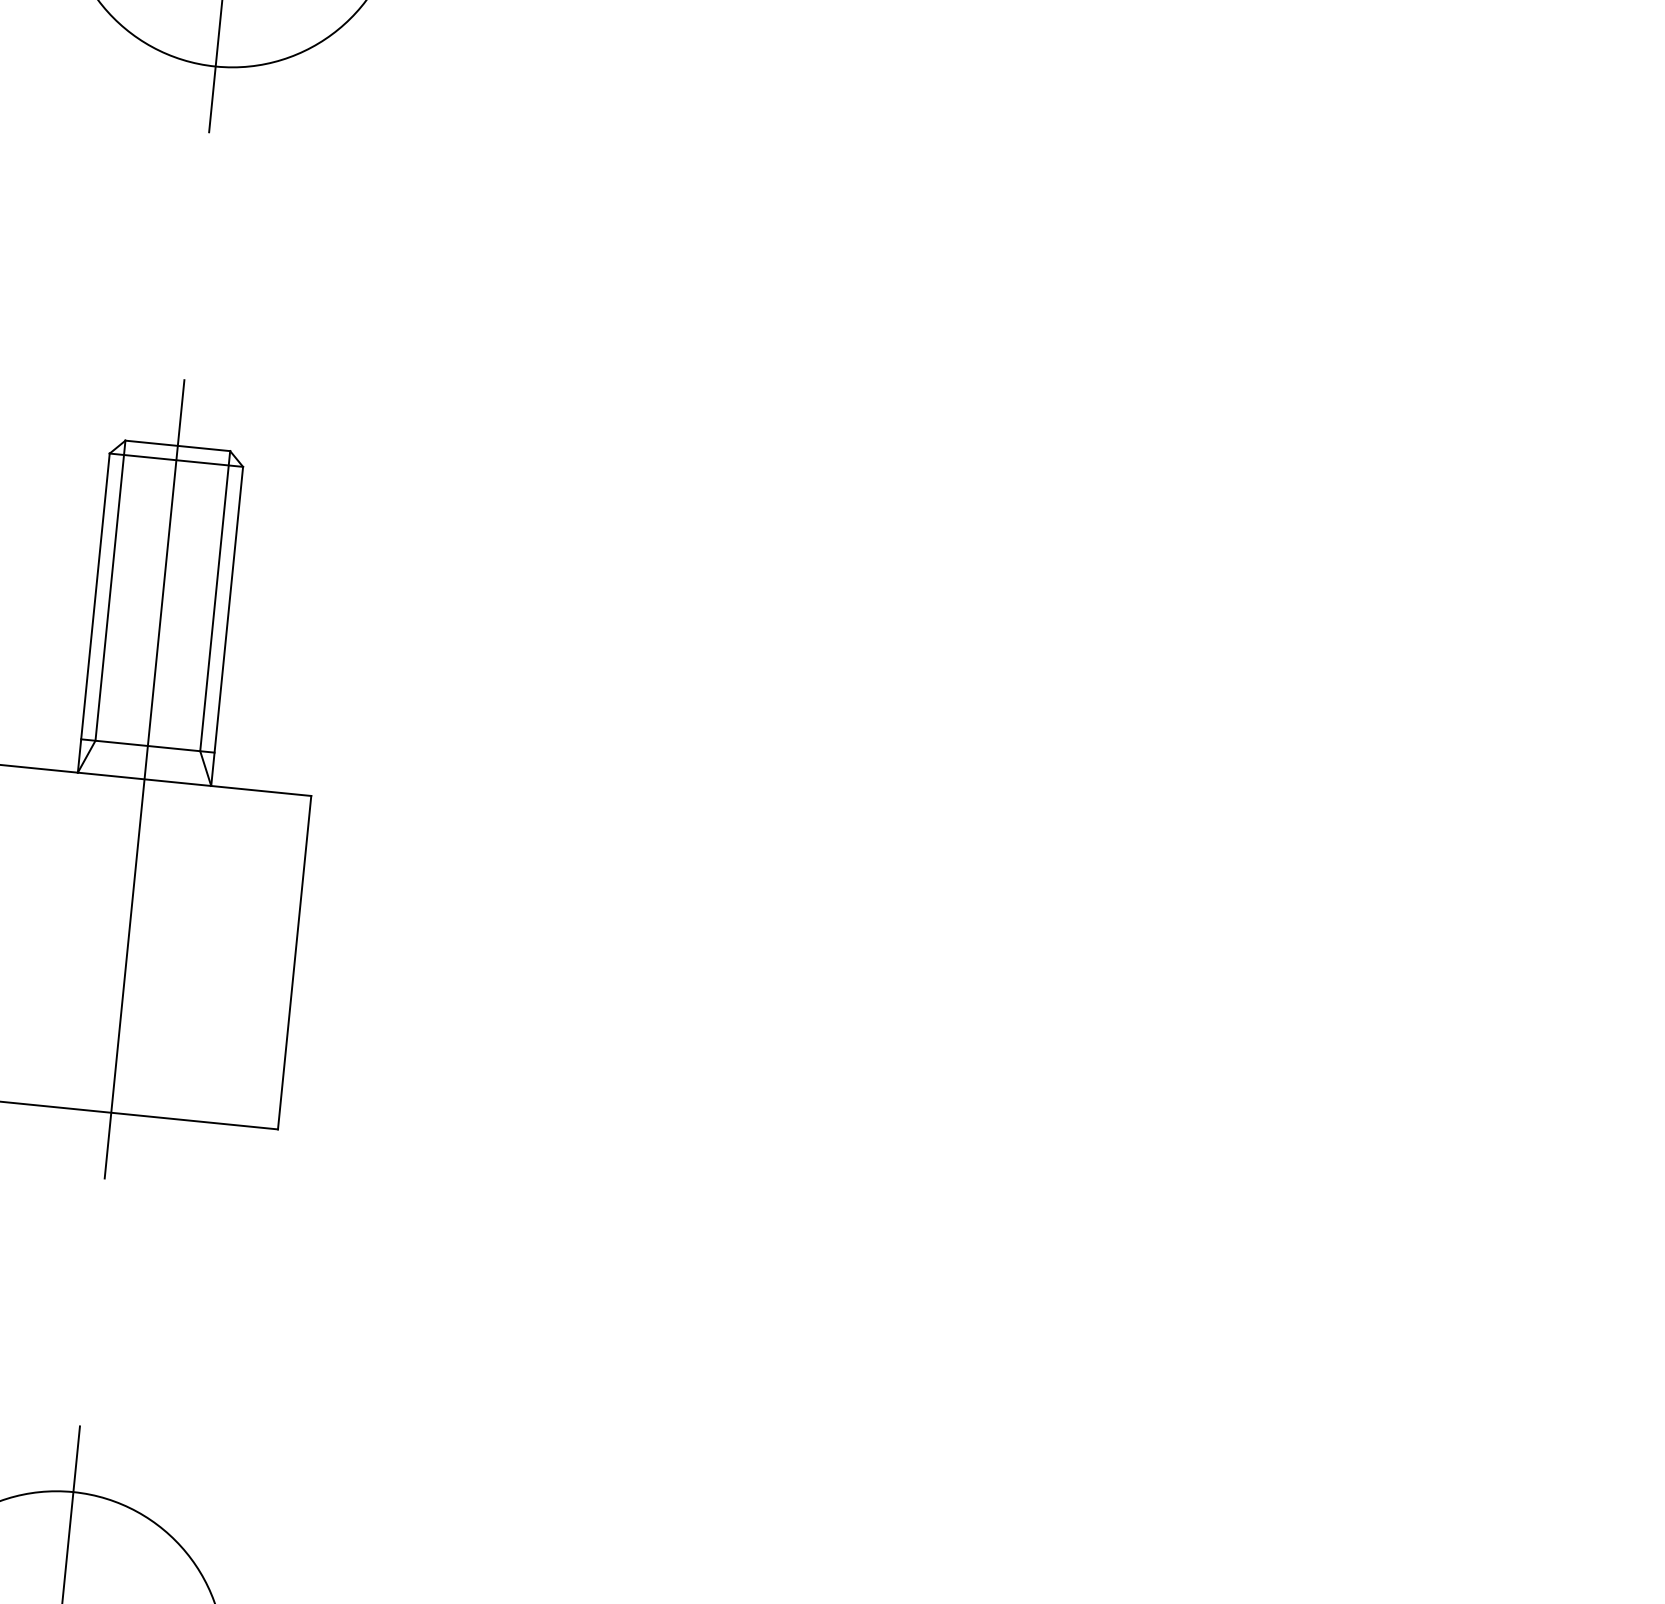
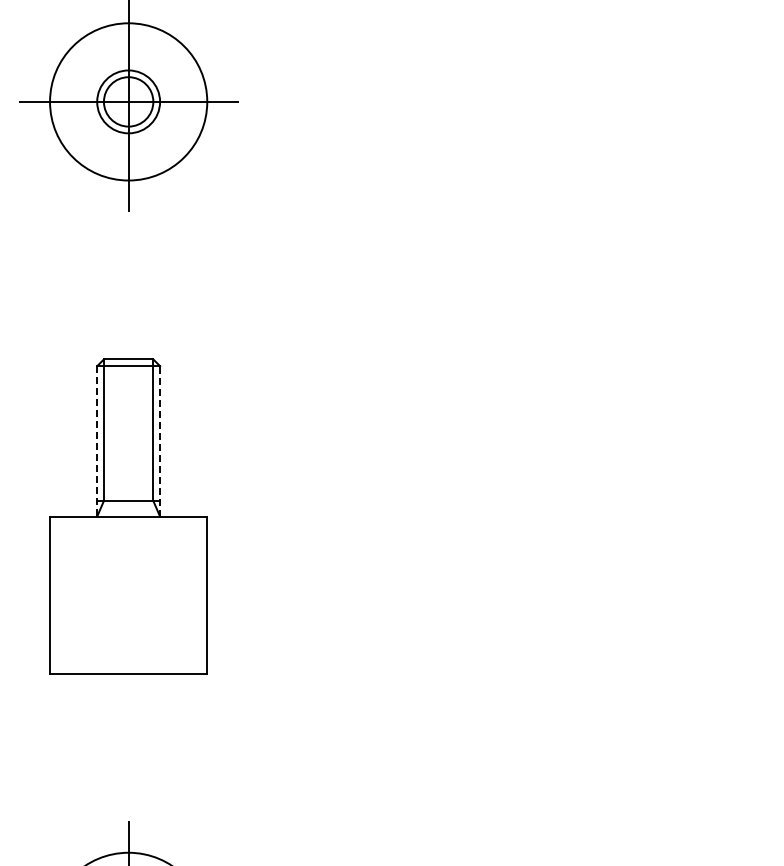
line: (94, 613) -> (97, 441), solid -> dashed
line: (228, 624) -> (160, 440), solid -> dashed
line: (144, 778) -> (128, 516), removed

